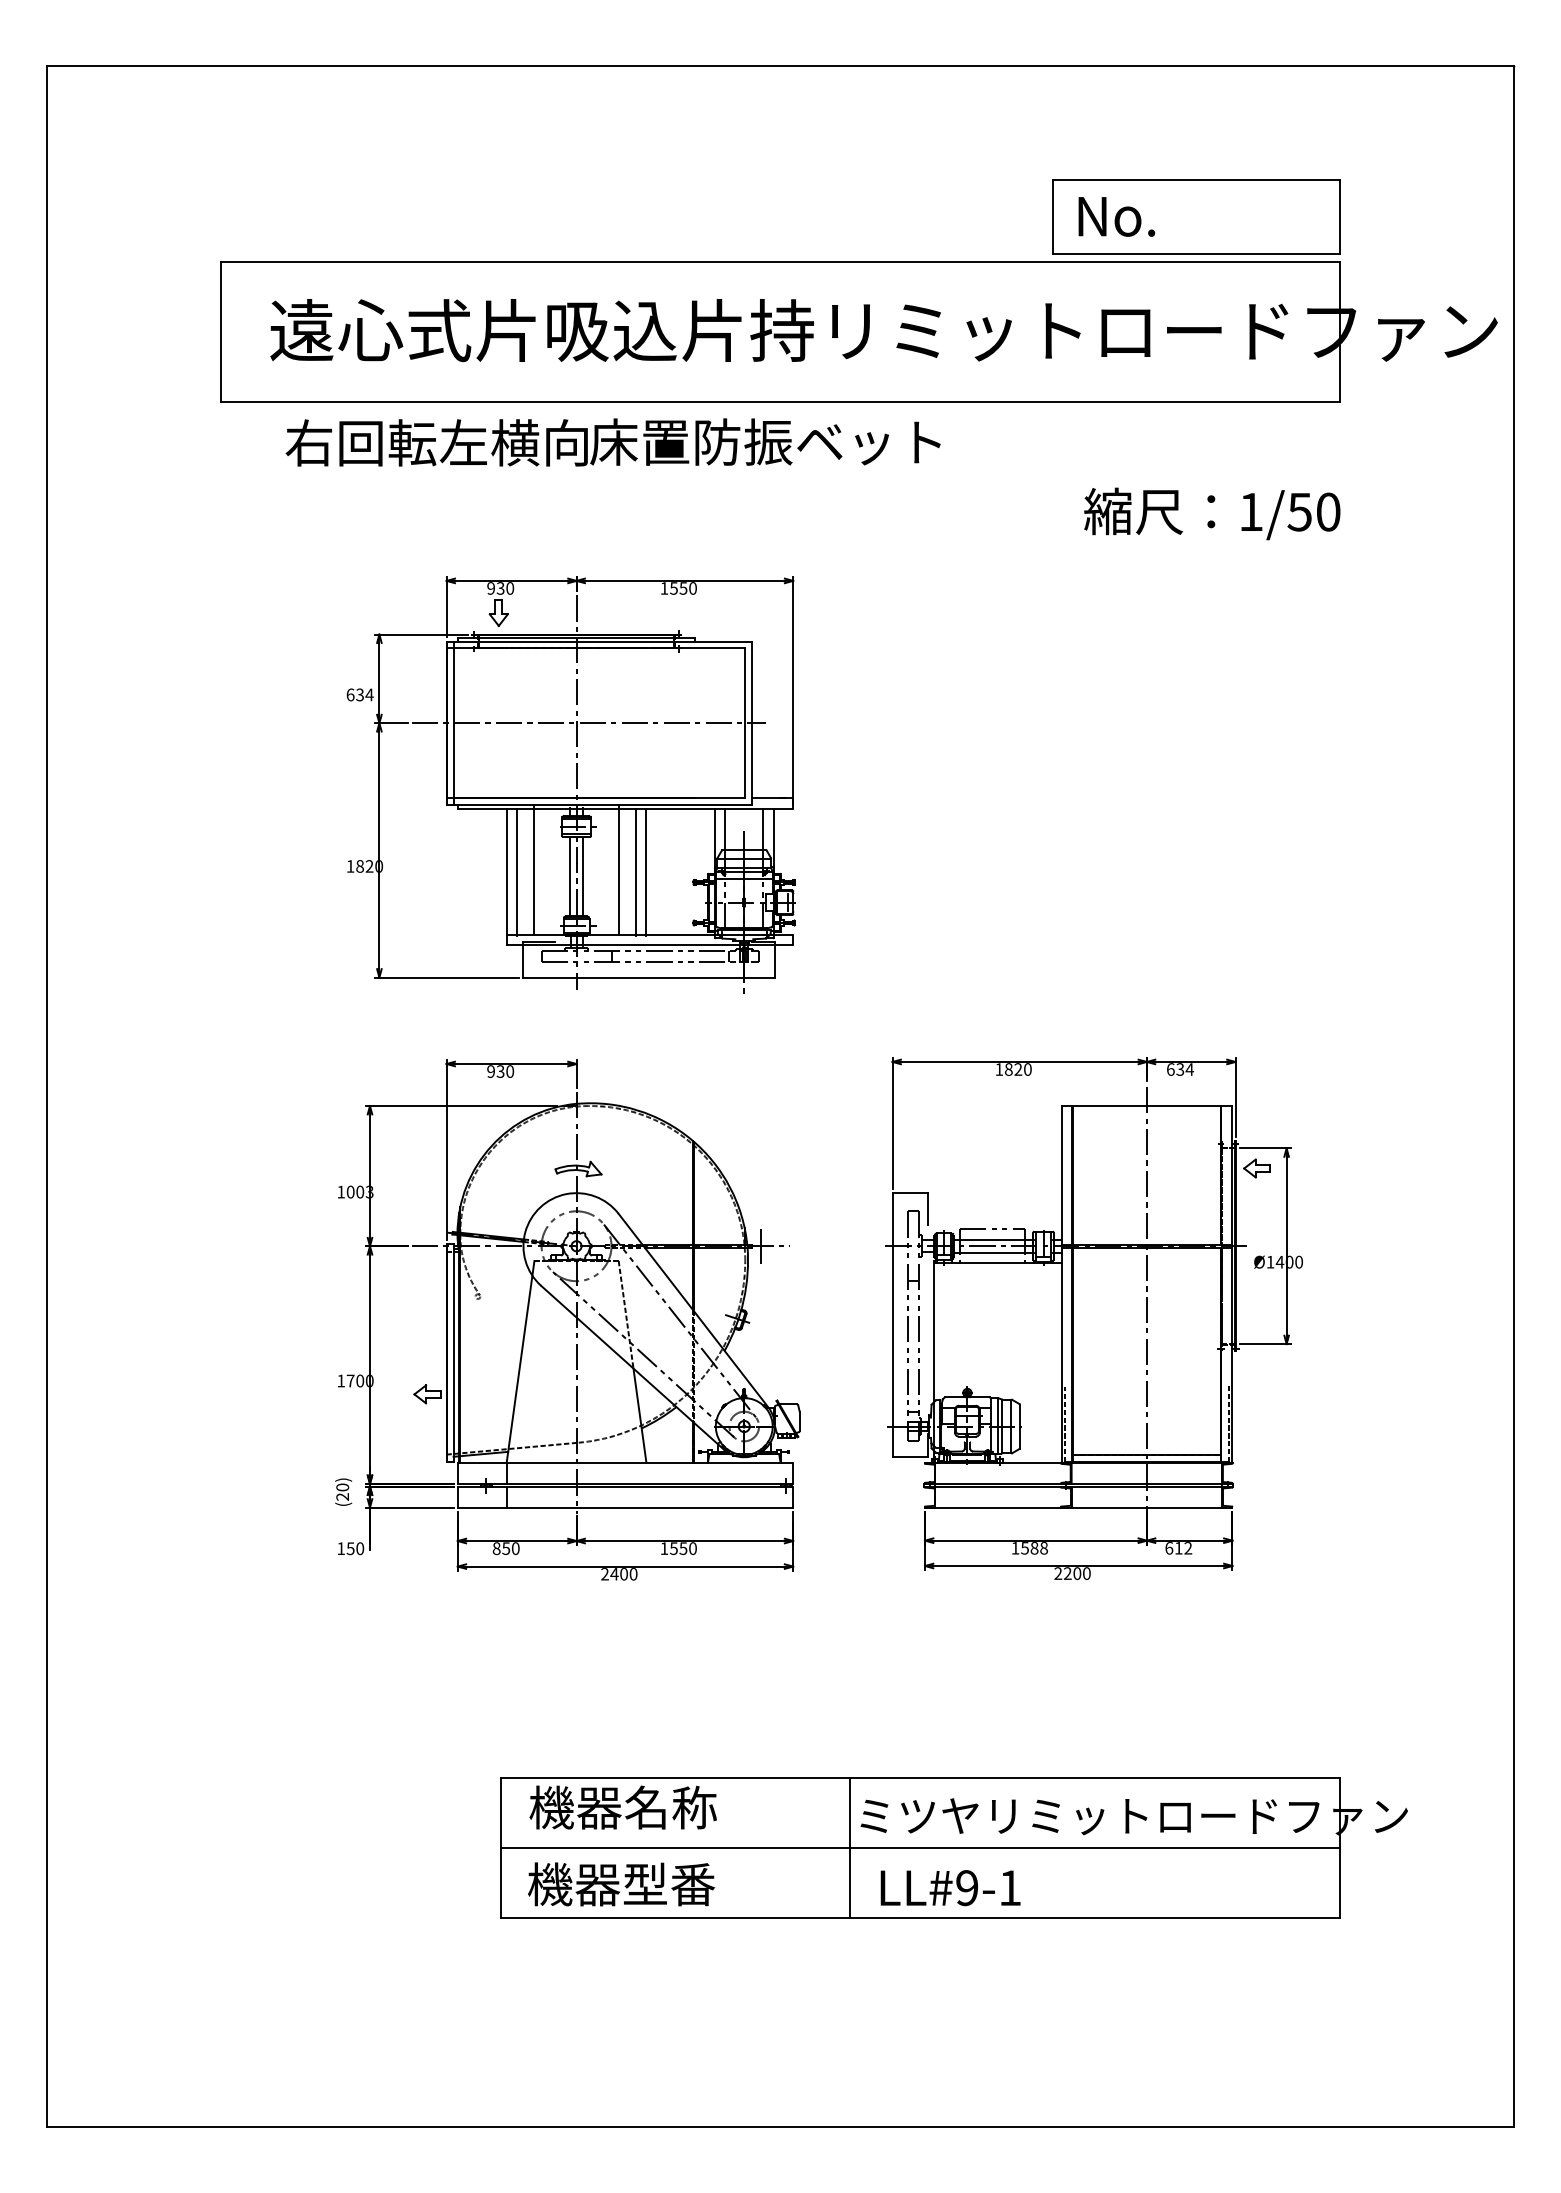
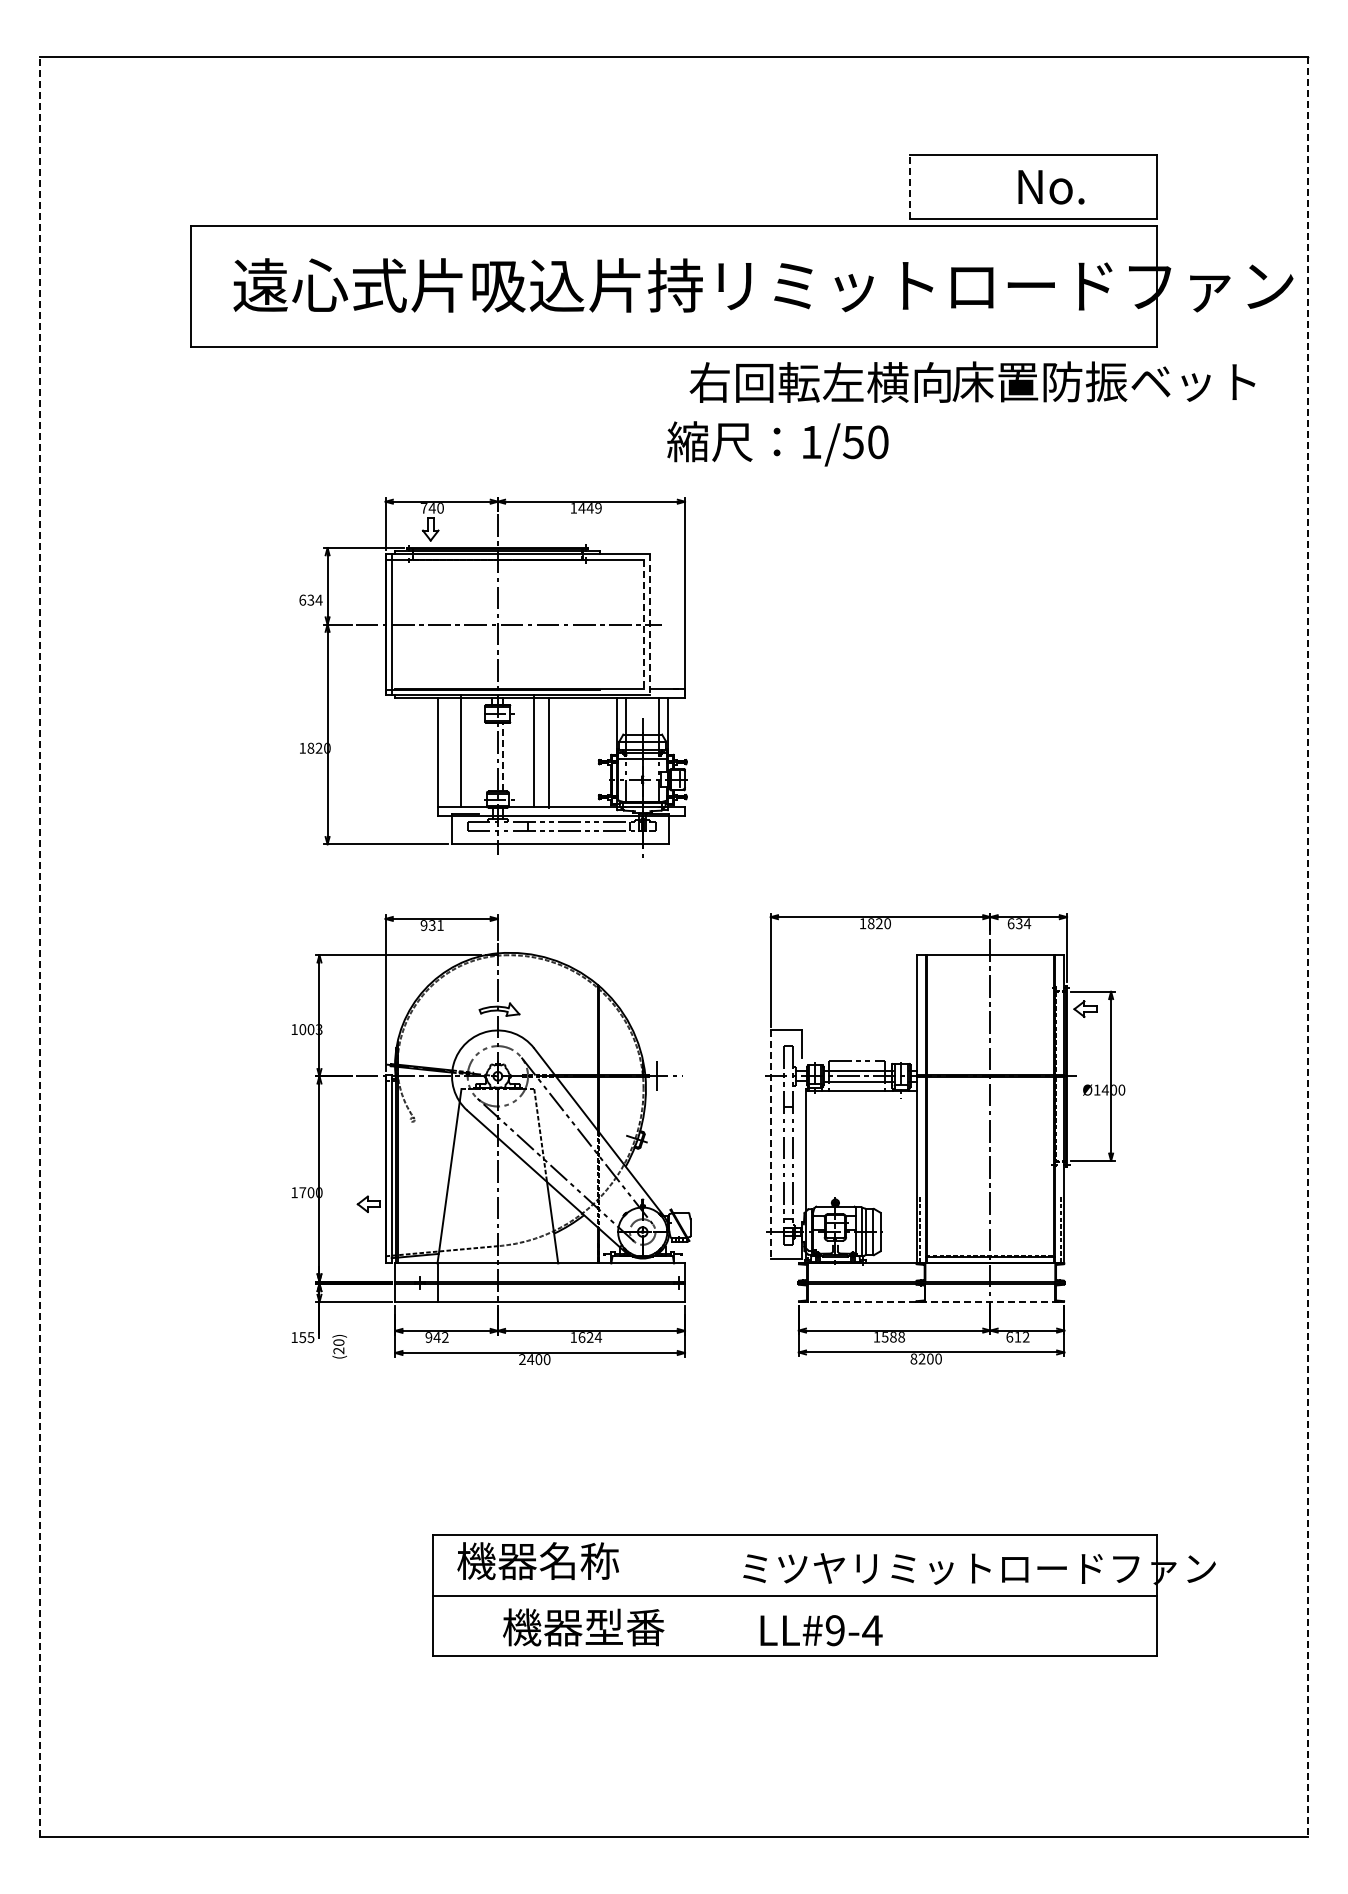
line: (1053, 217) -> (909, 187), solid -> dashed
text: (1116, 217) -> (1051, 187), moved
text: (613, 441) -> (972, 381), moved
text: (1211, 513) -> (777, 443), moved
text: (495, 588) -> (427, 508), 930 -> 740
text: (682, 588) -> (589, 508), 1550 -> 1449
line: (745, 723) -> (643, 624), solid -> dashed
line: (752, 724) -> (649, 625), solid -> dashed
line: (517, 872) -> (446, 753), removed
line: (646, 872) -> (558, 753), removed
line: (570, 875) -> (492, 756), removed
line: (583, 875) -> (503, 756), solid -> dashed
text: (510, 1071) -> (440, 925), 930 -> 931
line: (46, 1095) -> (40, 946), solid -> dashed
line: (1514, 1097) -> (1307, 947), solid -> dashed
line: (892, 1326) -> (770, 1145), solid -> dashed
text: (343, 1491) -> (339, 1346), moved
line: (1078, 1508) -> (931, 1302), solid -> dashed
text: (359, 1548) -> (310, 1337), 150 -> 155
text: (505, 1548) -> (436, 1337), 850 -> 942
text: (683, 1548) -> (590, 1337), 1550 -> 1624
text: (1057, 1572) -> (913, 1358), 2200 -> 8200
line: (850, 1847) -> (734, 1595), removed
text: (621, 1884) -> (583, 1627), moved
text: (1010, 1887) -> (872, 1630), LL#9-1 -> LL#9-4

